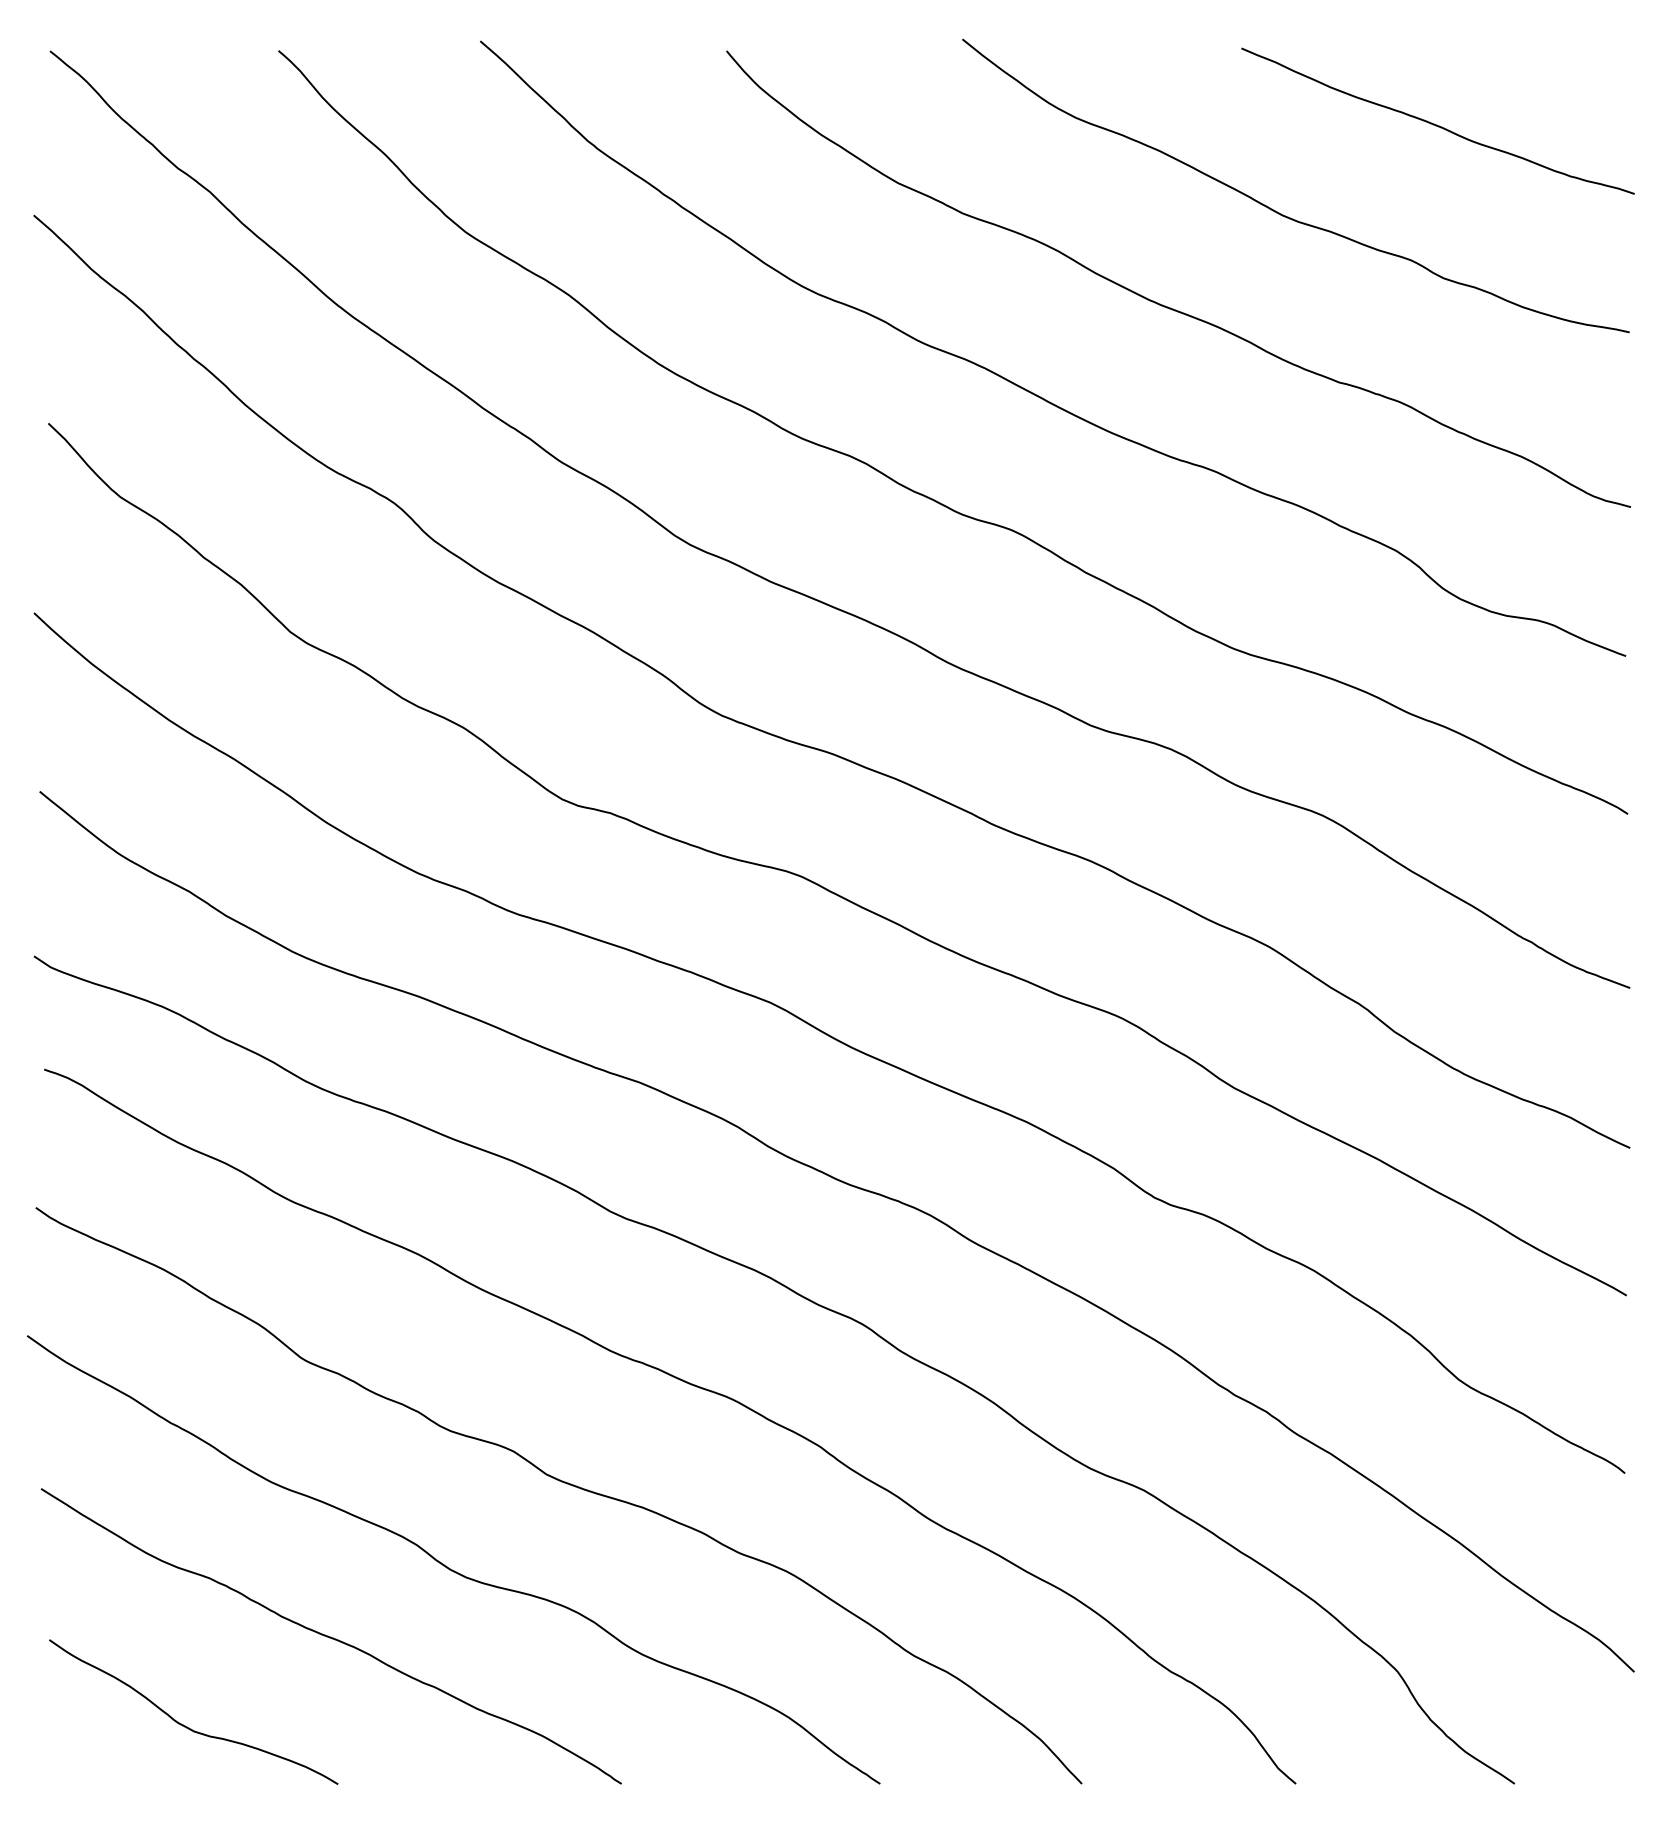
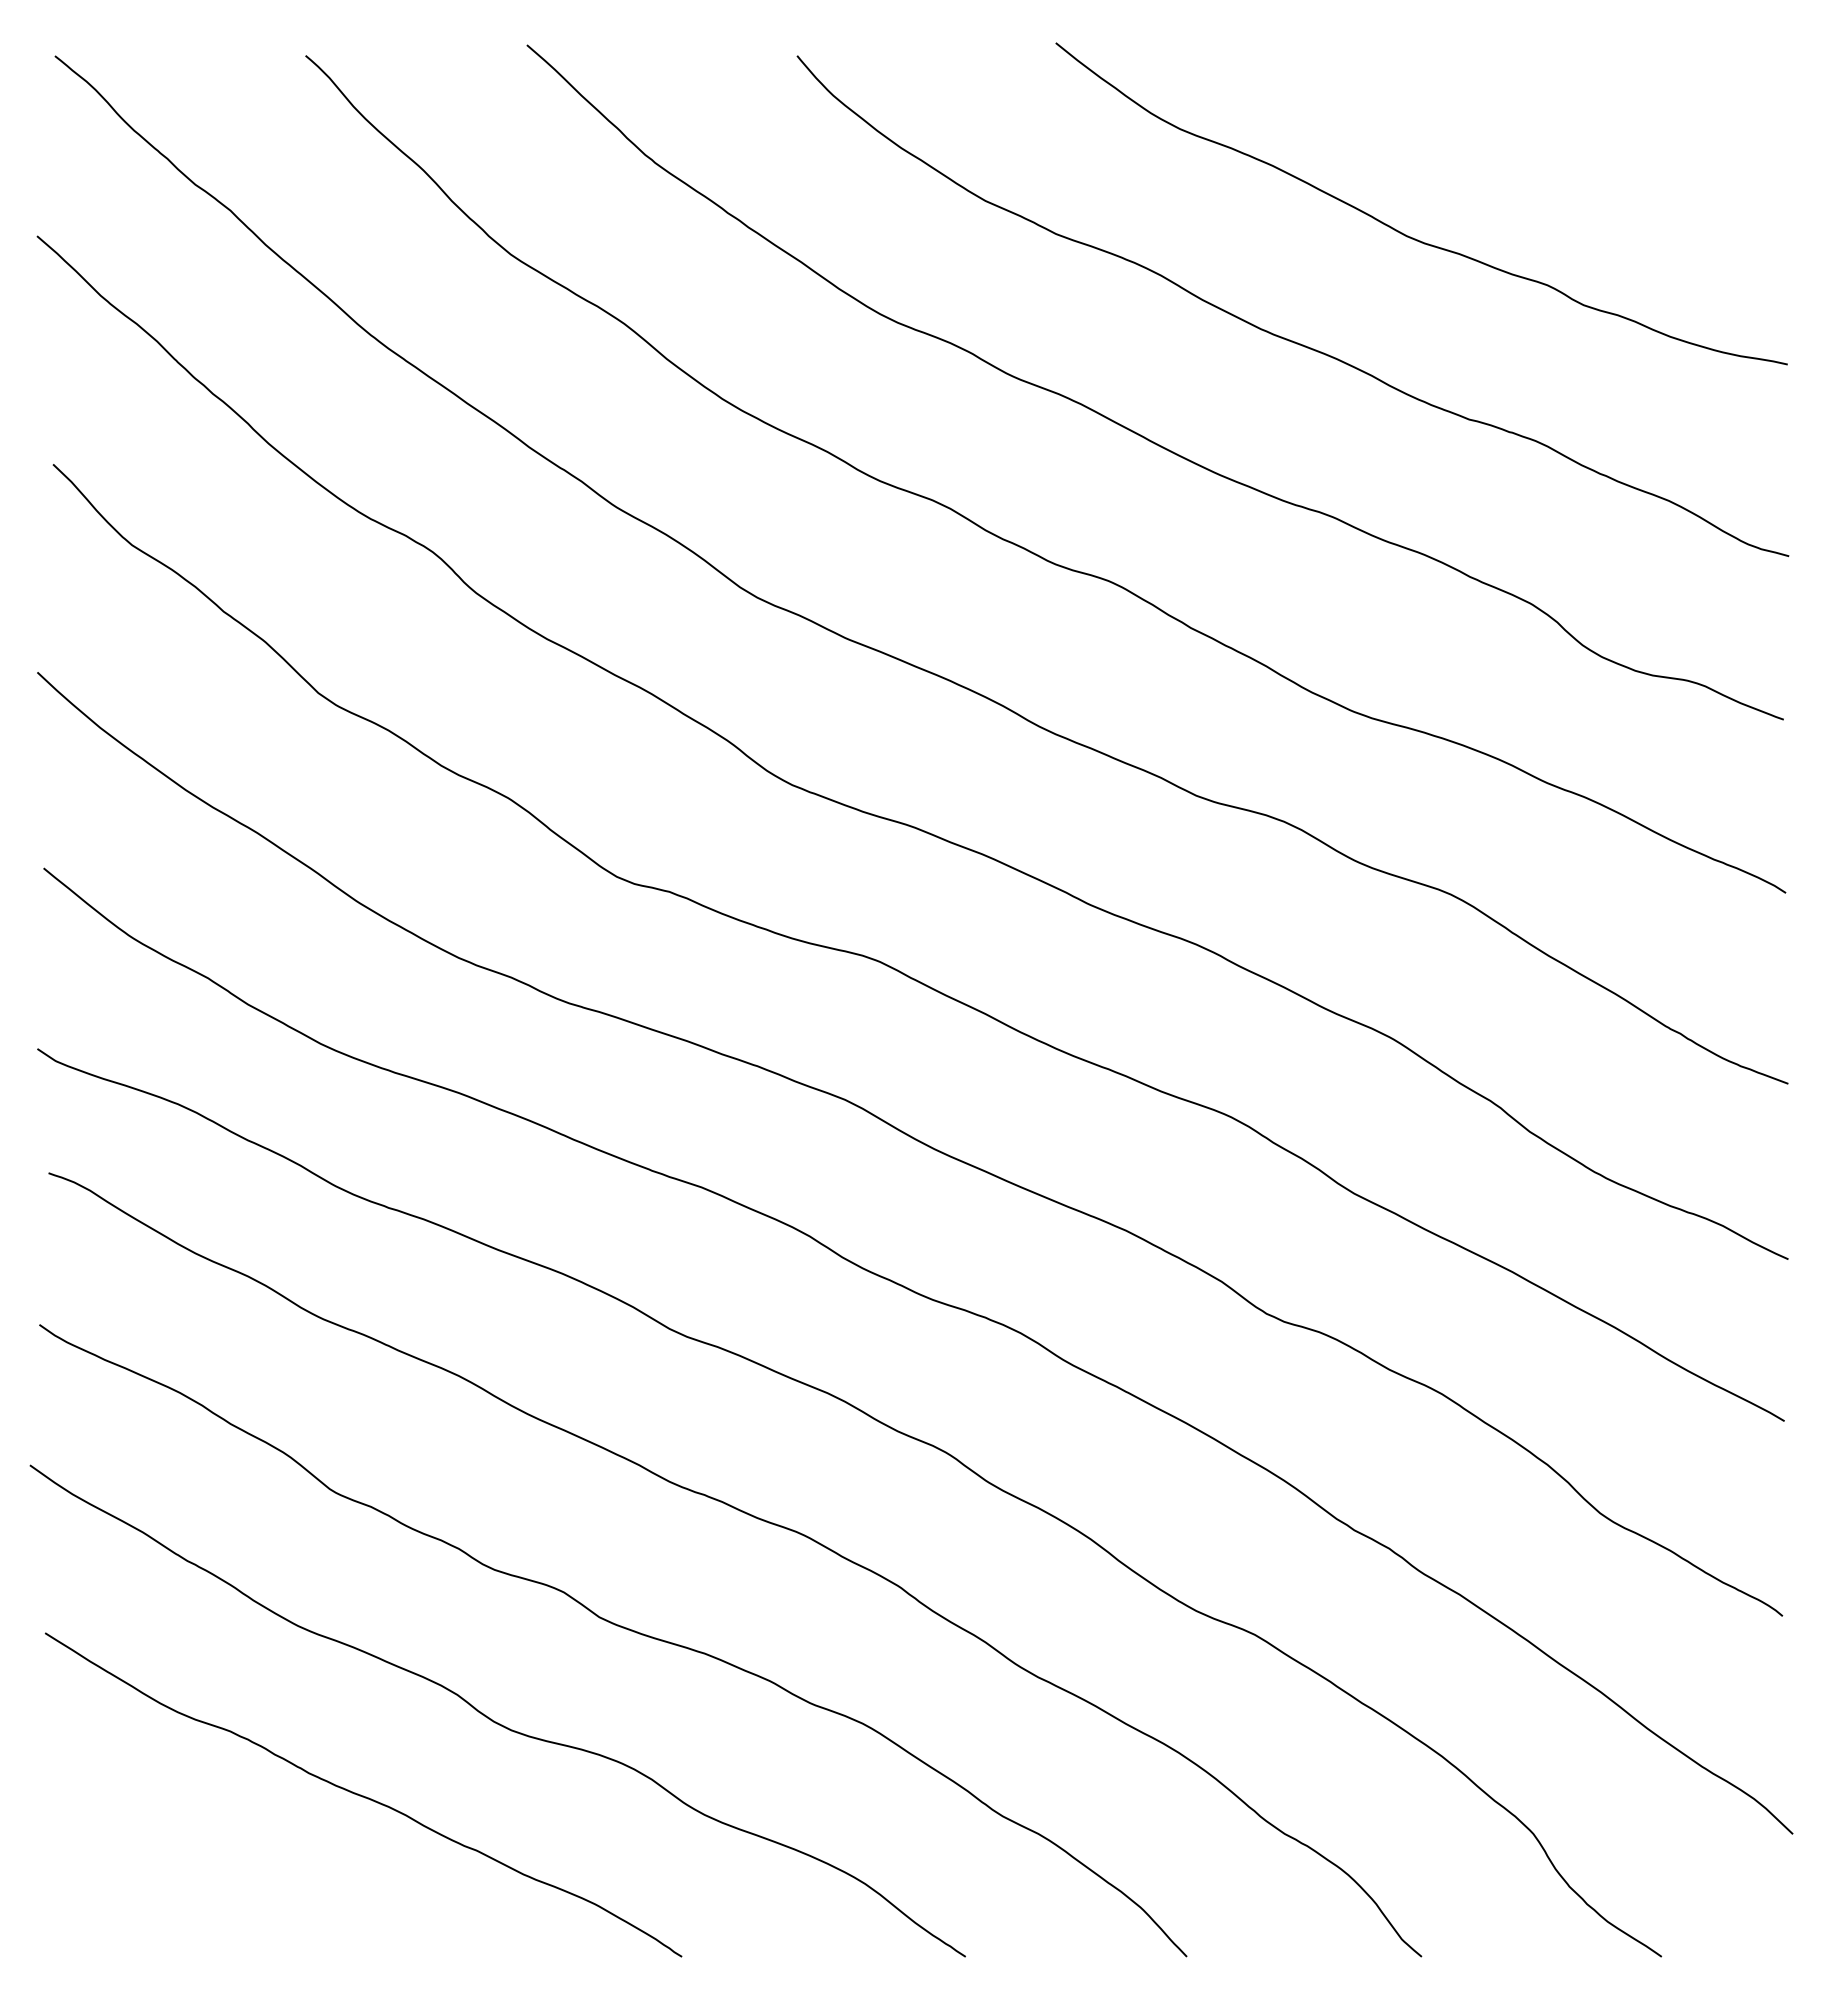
curve: (1437, 124) -> (1576, 136), removed
curve: (186, 1726) -> (204, 1893), removed

